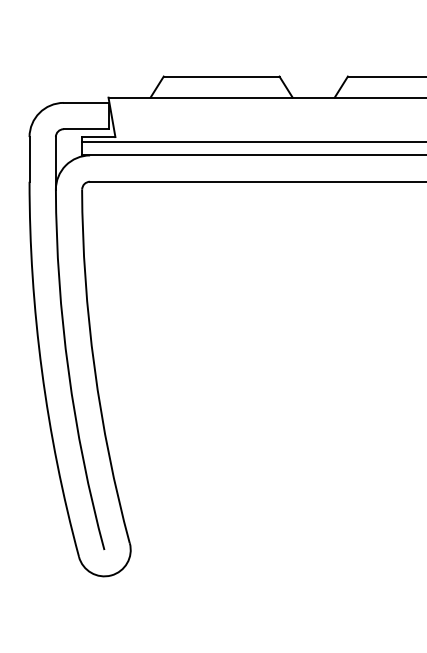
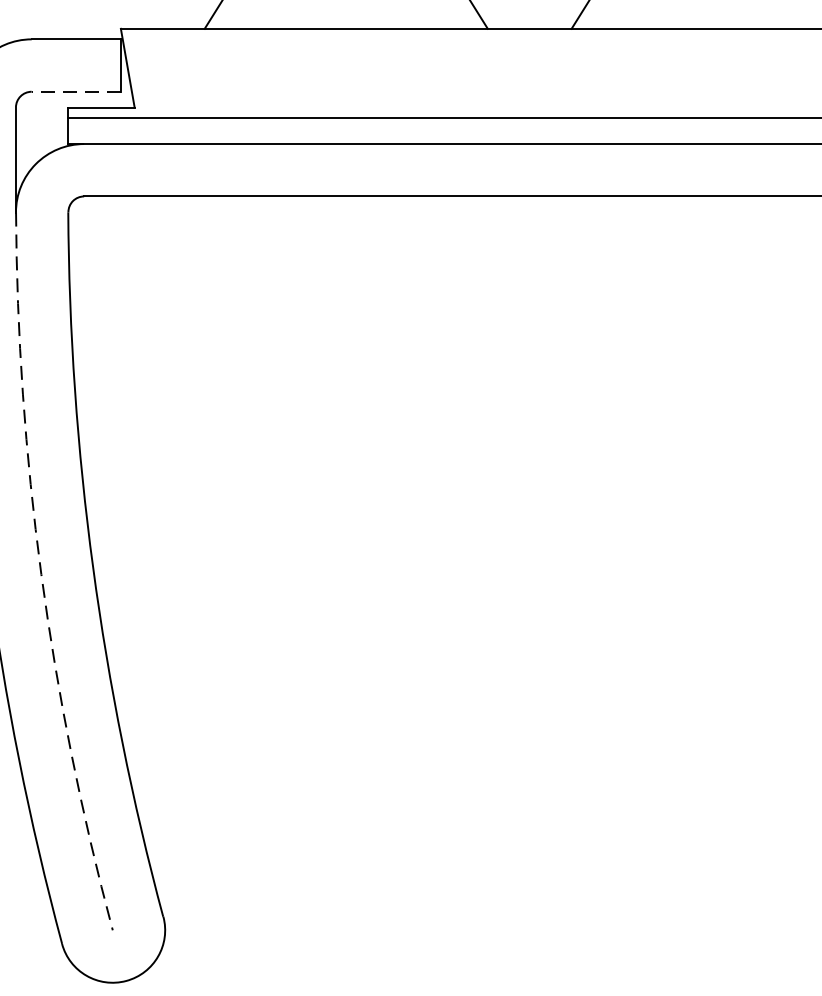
line: (85, 129) -> (75, 92), solid -> dashed
arc: (68, 371) -> (41, 574), solid -> dashed

